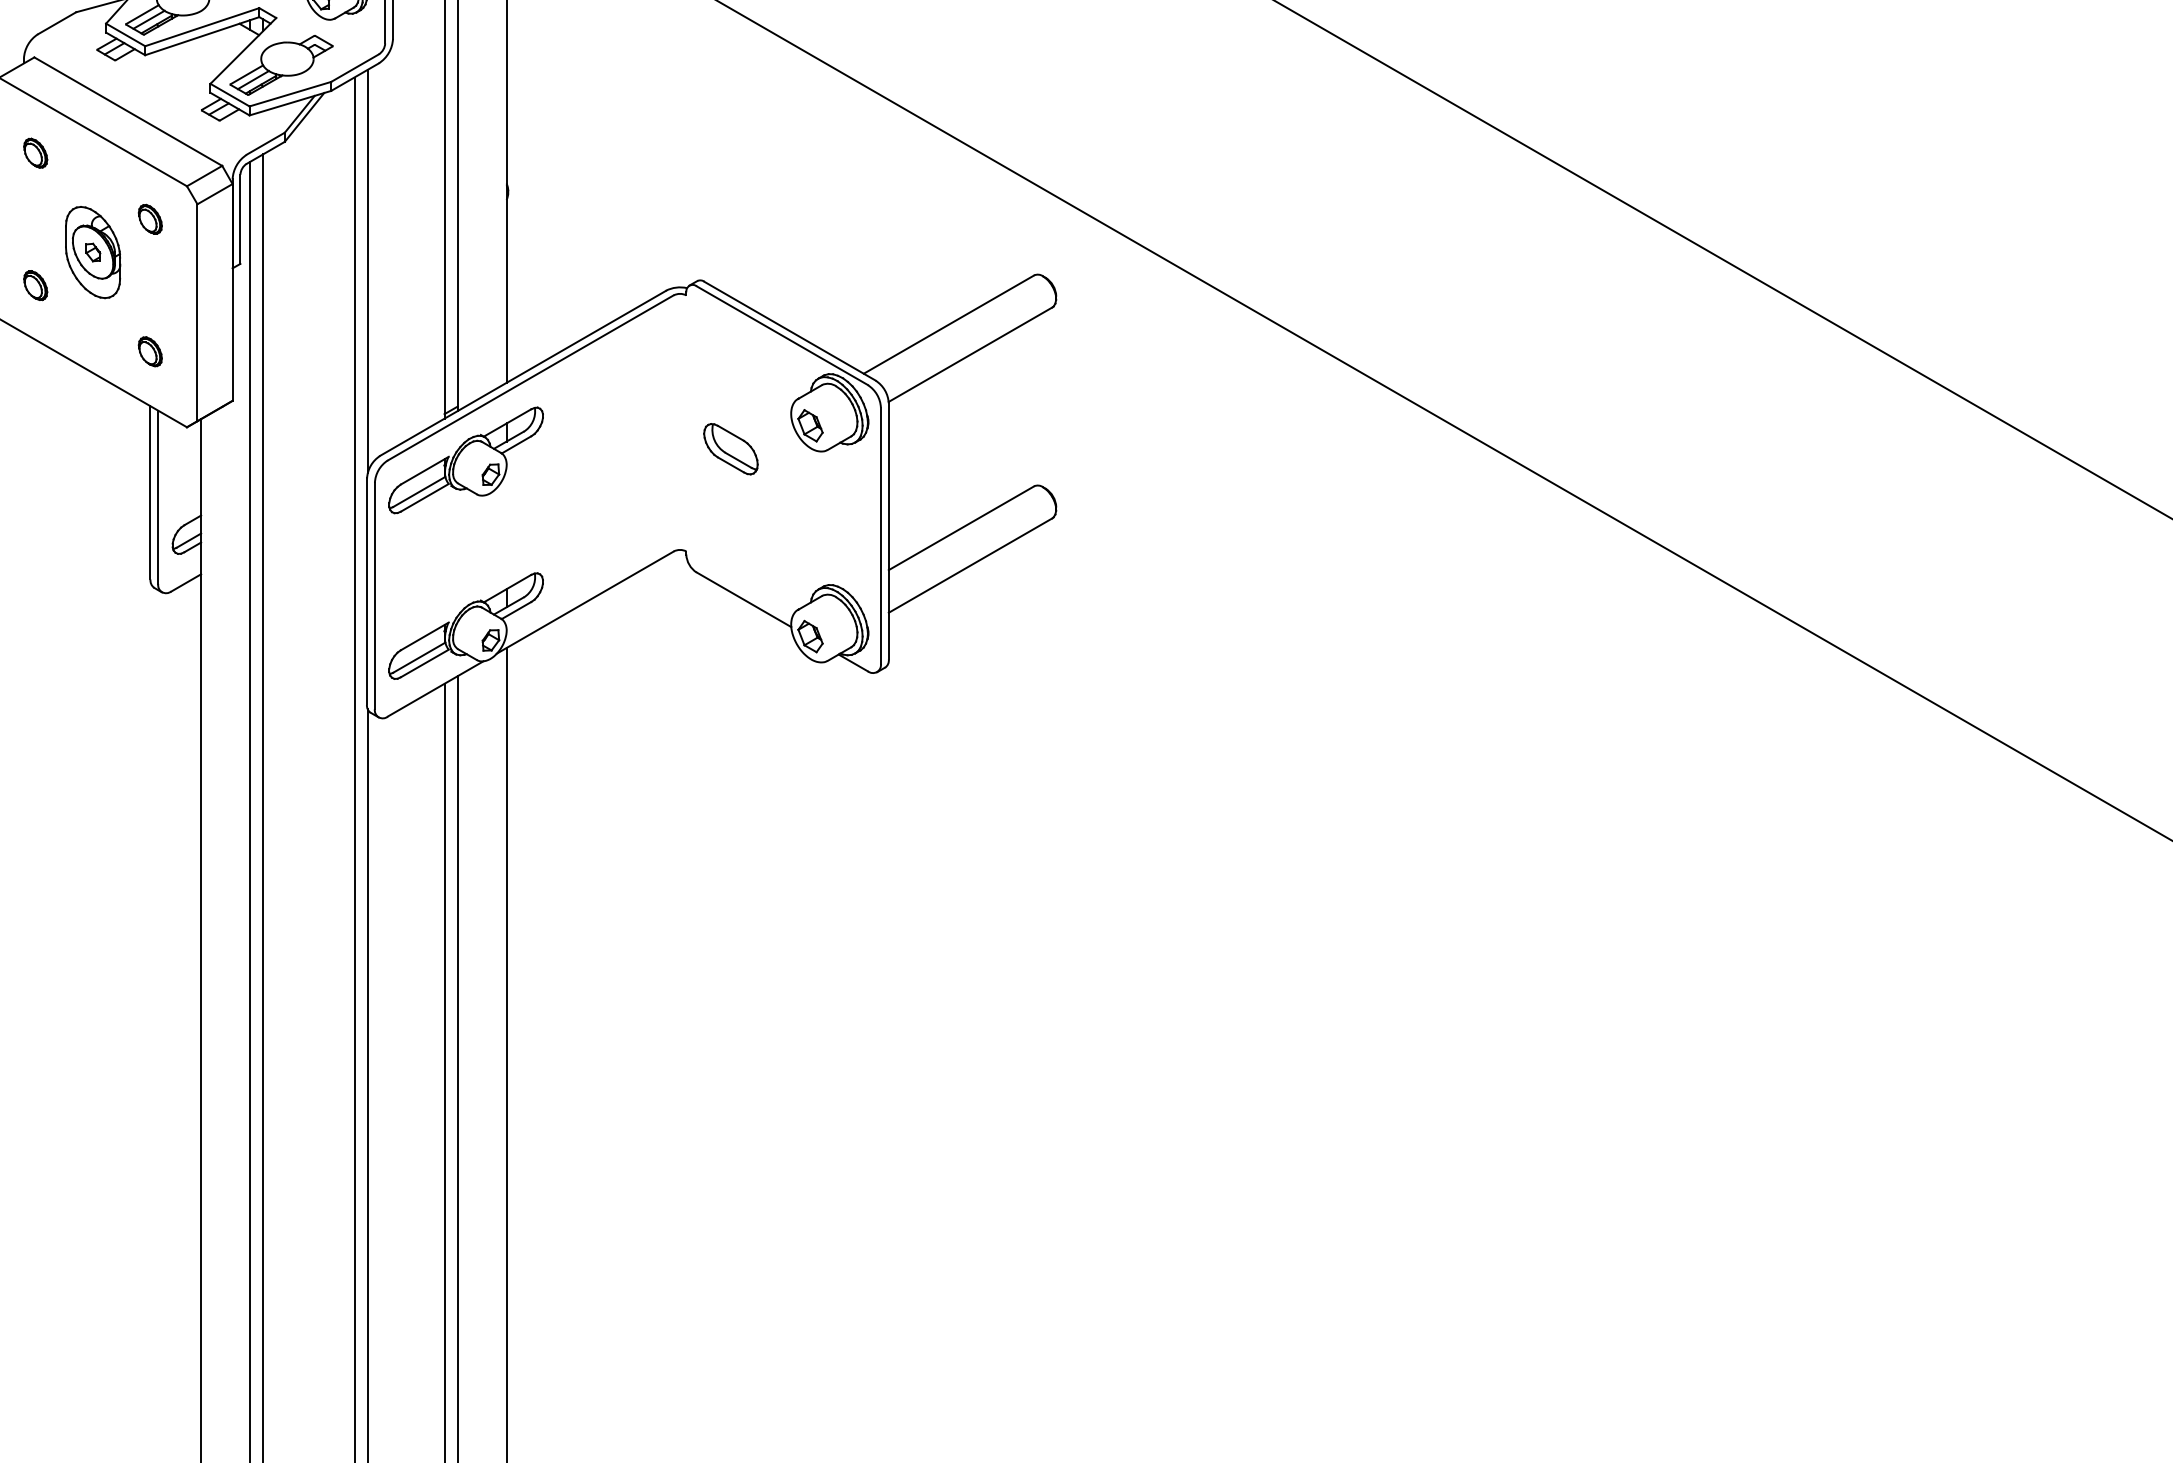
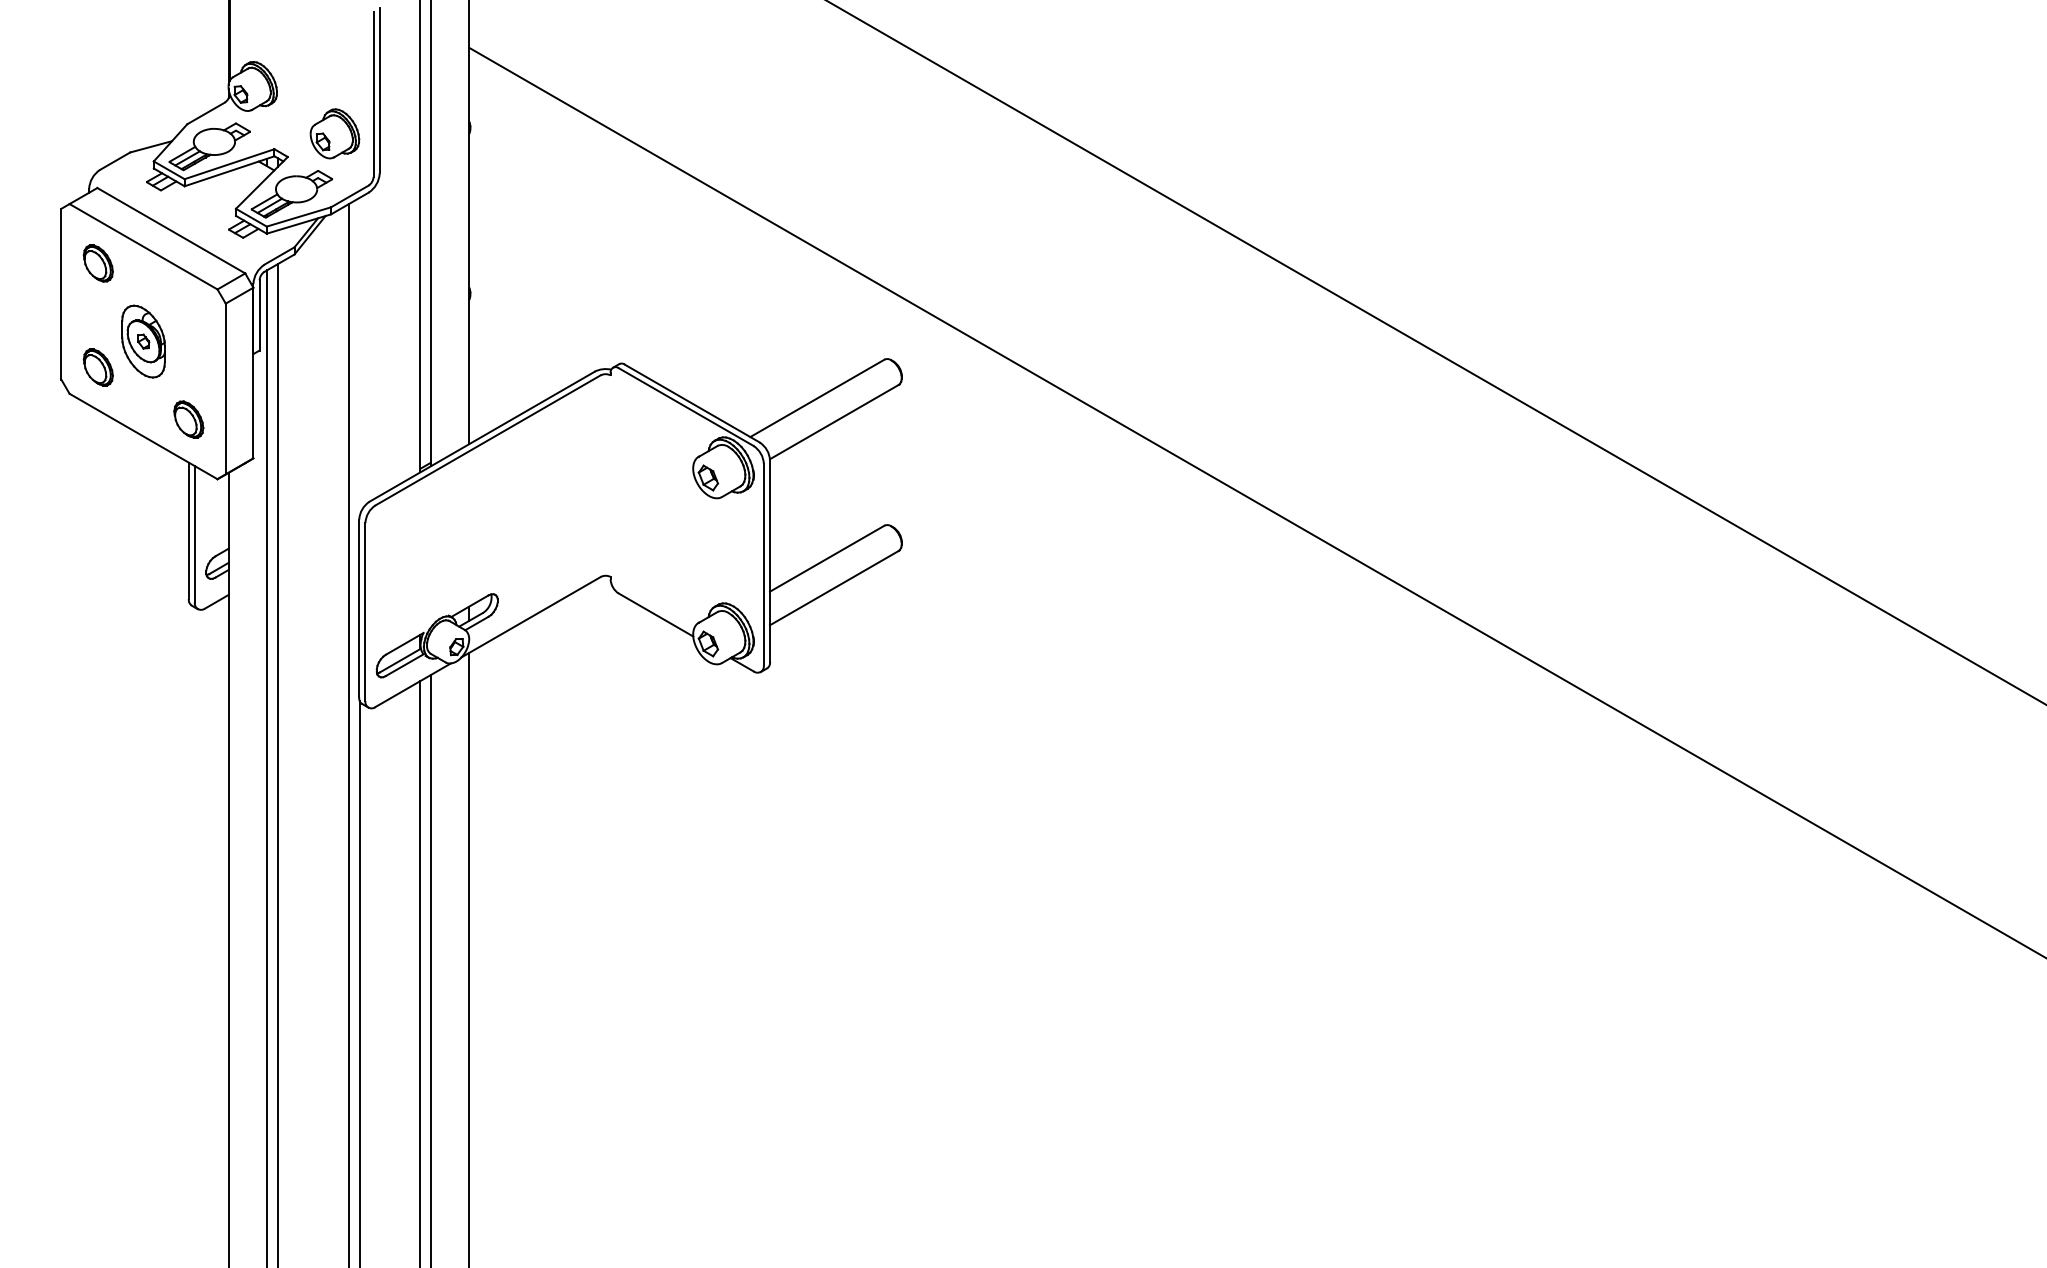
part: (35, 153) -> (98, 263), size x1.6
part: (150, 219) -> (188, 315), removed
line: (367, 271) -> (359, 356), removed
part: (35, 285) -> (98, 367), size x1.6
part: (150, 351) -> (188, 419), size x1.6
part: (730, 449) -> (645, 496), removed
part: (465, 459) -> (436, 504), removed

